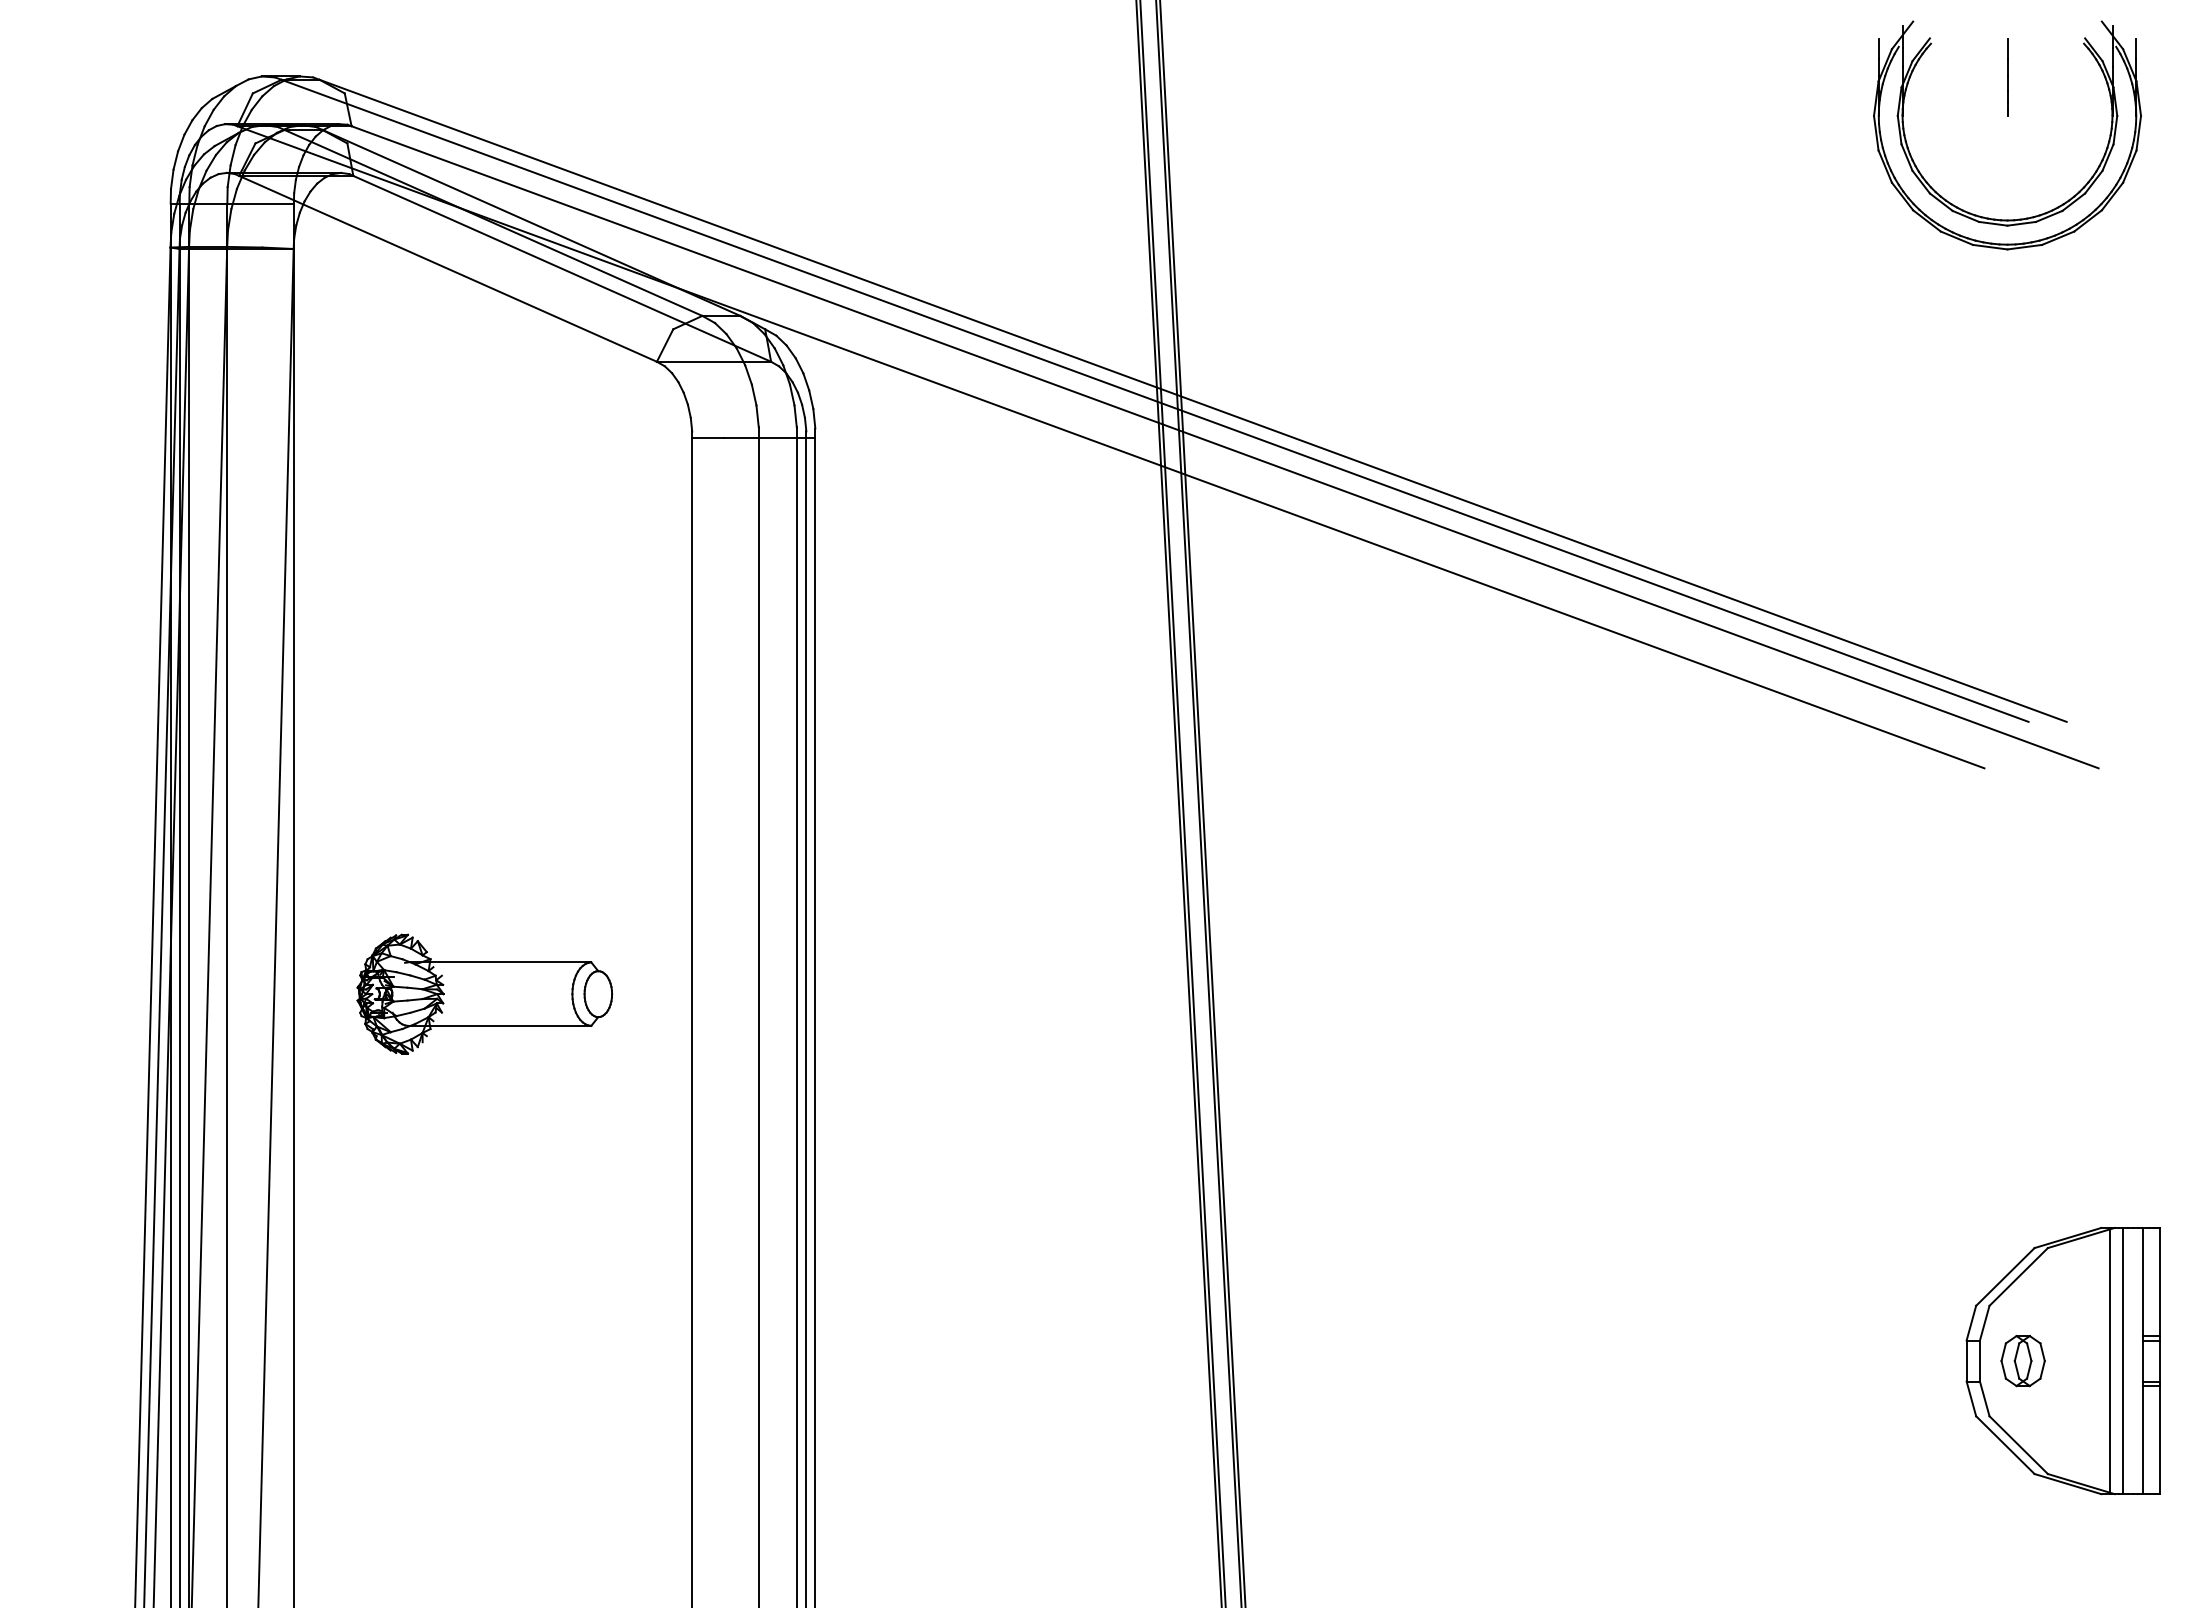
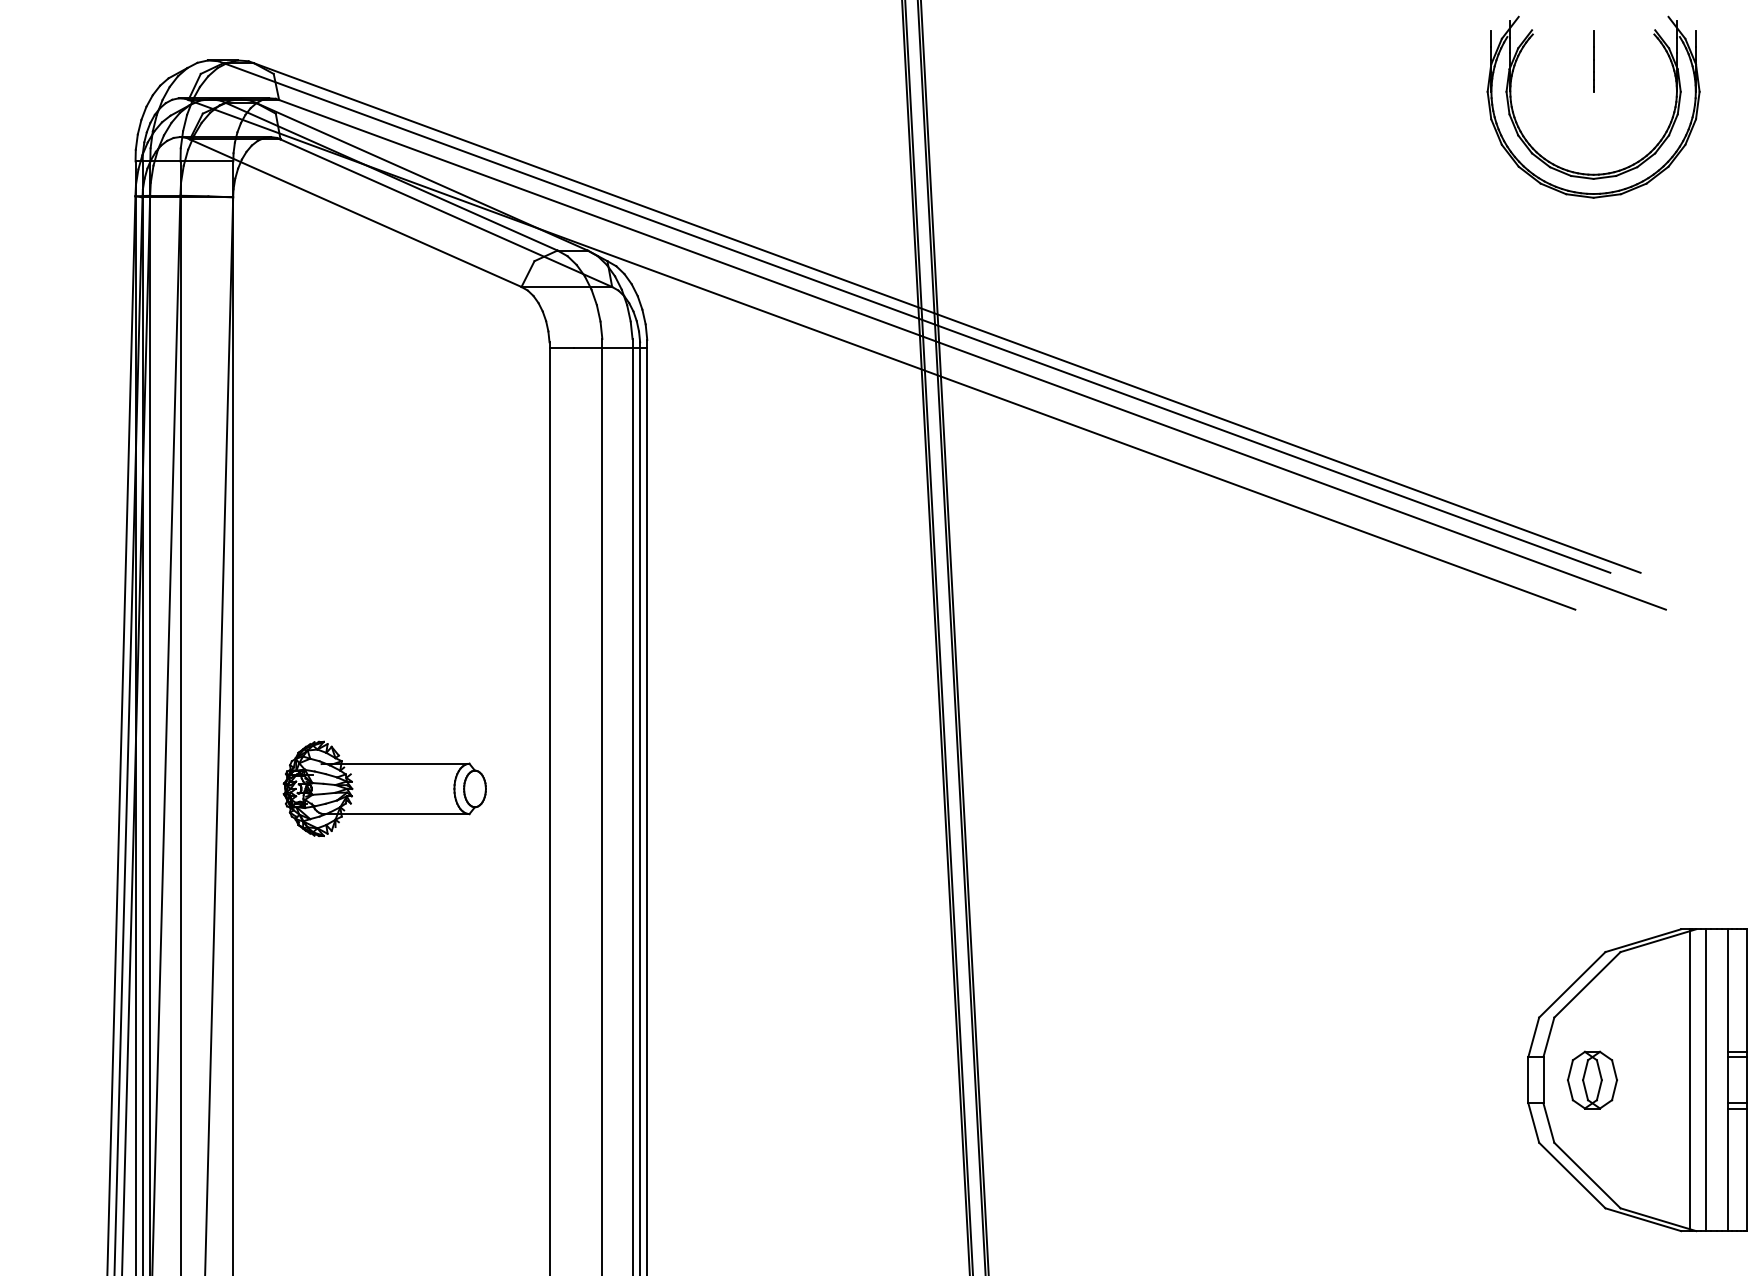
part: (2062, 1360) -> (1637, 1079), size x1.43

